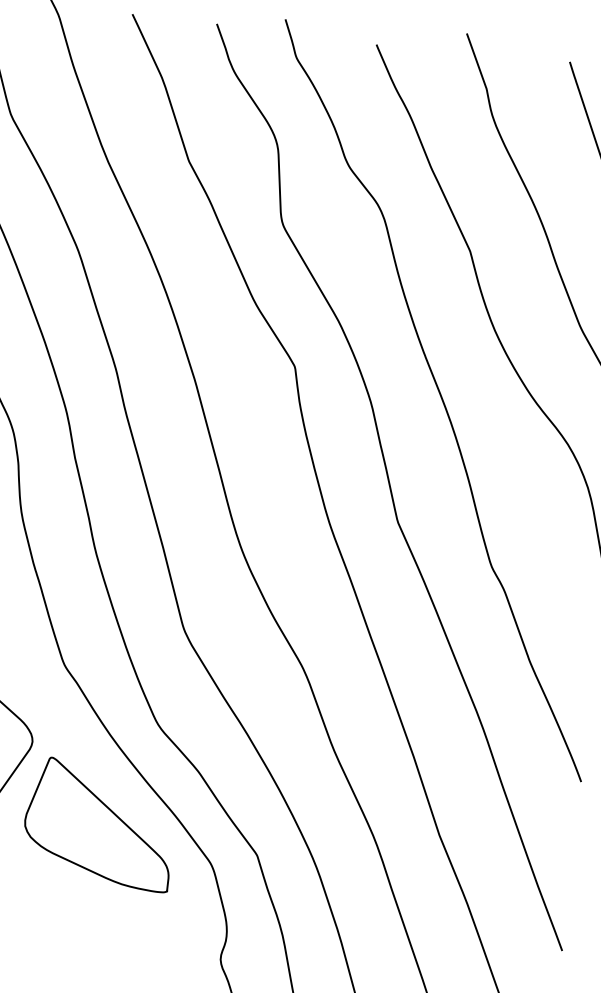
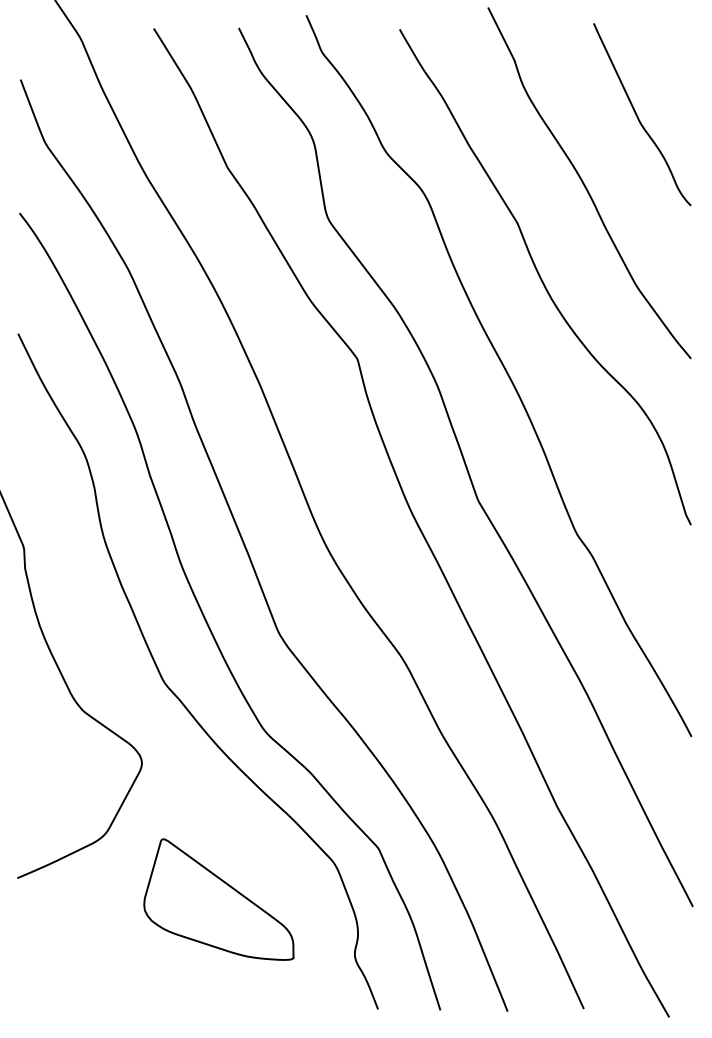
part: (99, 824) -> (218, 899), moved

